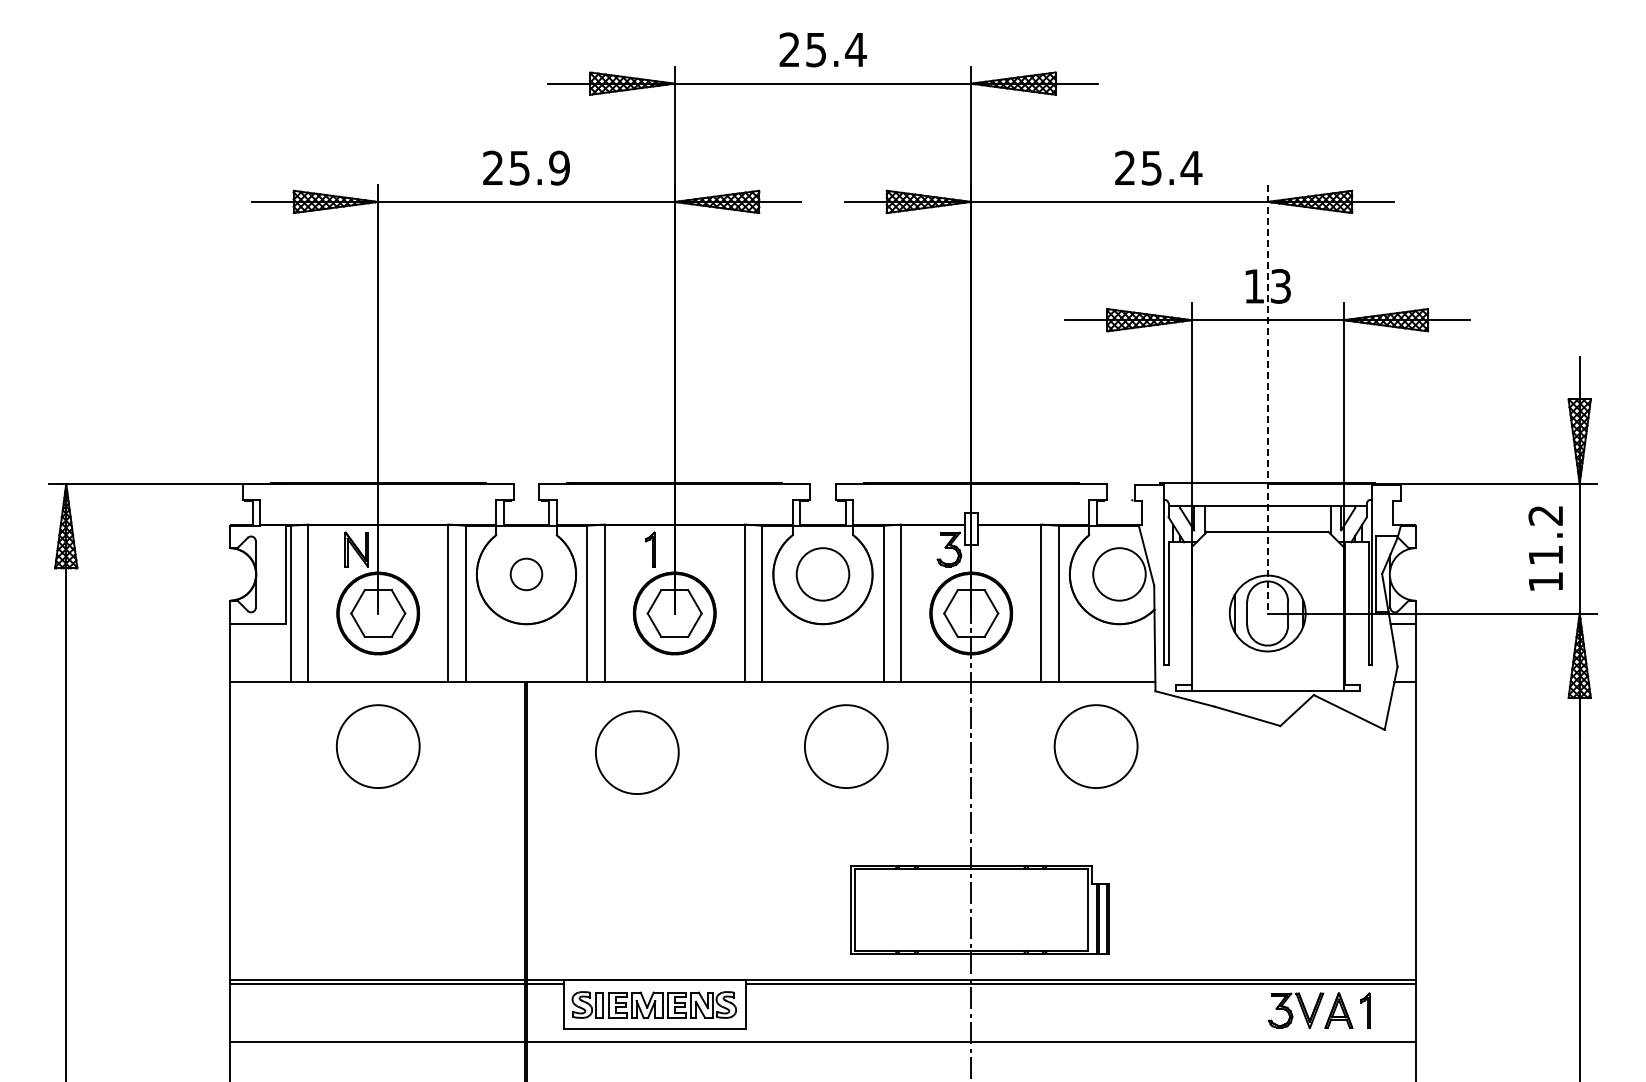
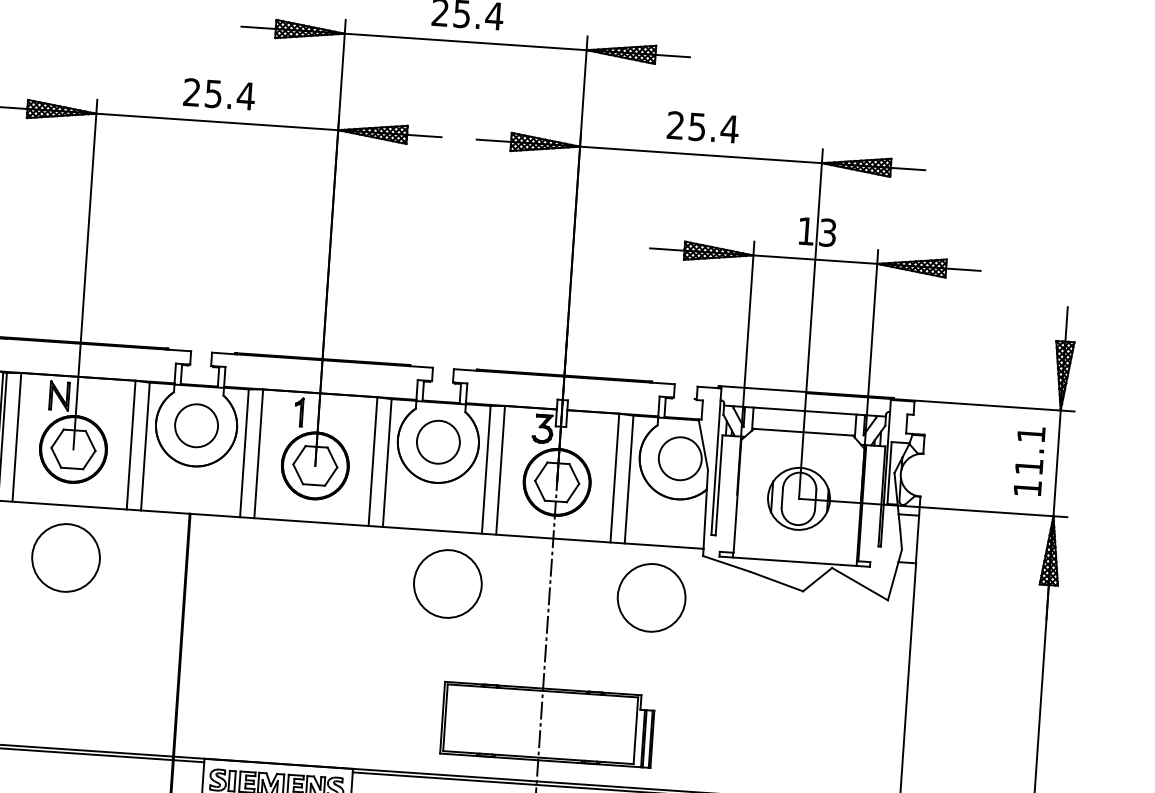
text: (559, 167) -> (246, 95), 25.9 -> 25.4
text: (1158, 167) -> (702, 126), moved
line: (1267, 399) -> (810, 324), dashed -> solid
text: (1545, 515) -> (1031, 434), 11.2 -> 11.1
circle: (526, 574) -> (196, 425), size x1.67
circle: (637, 752) -> (277, 577), removed

